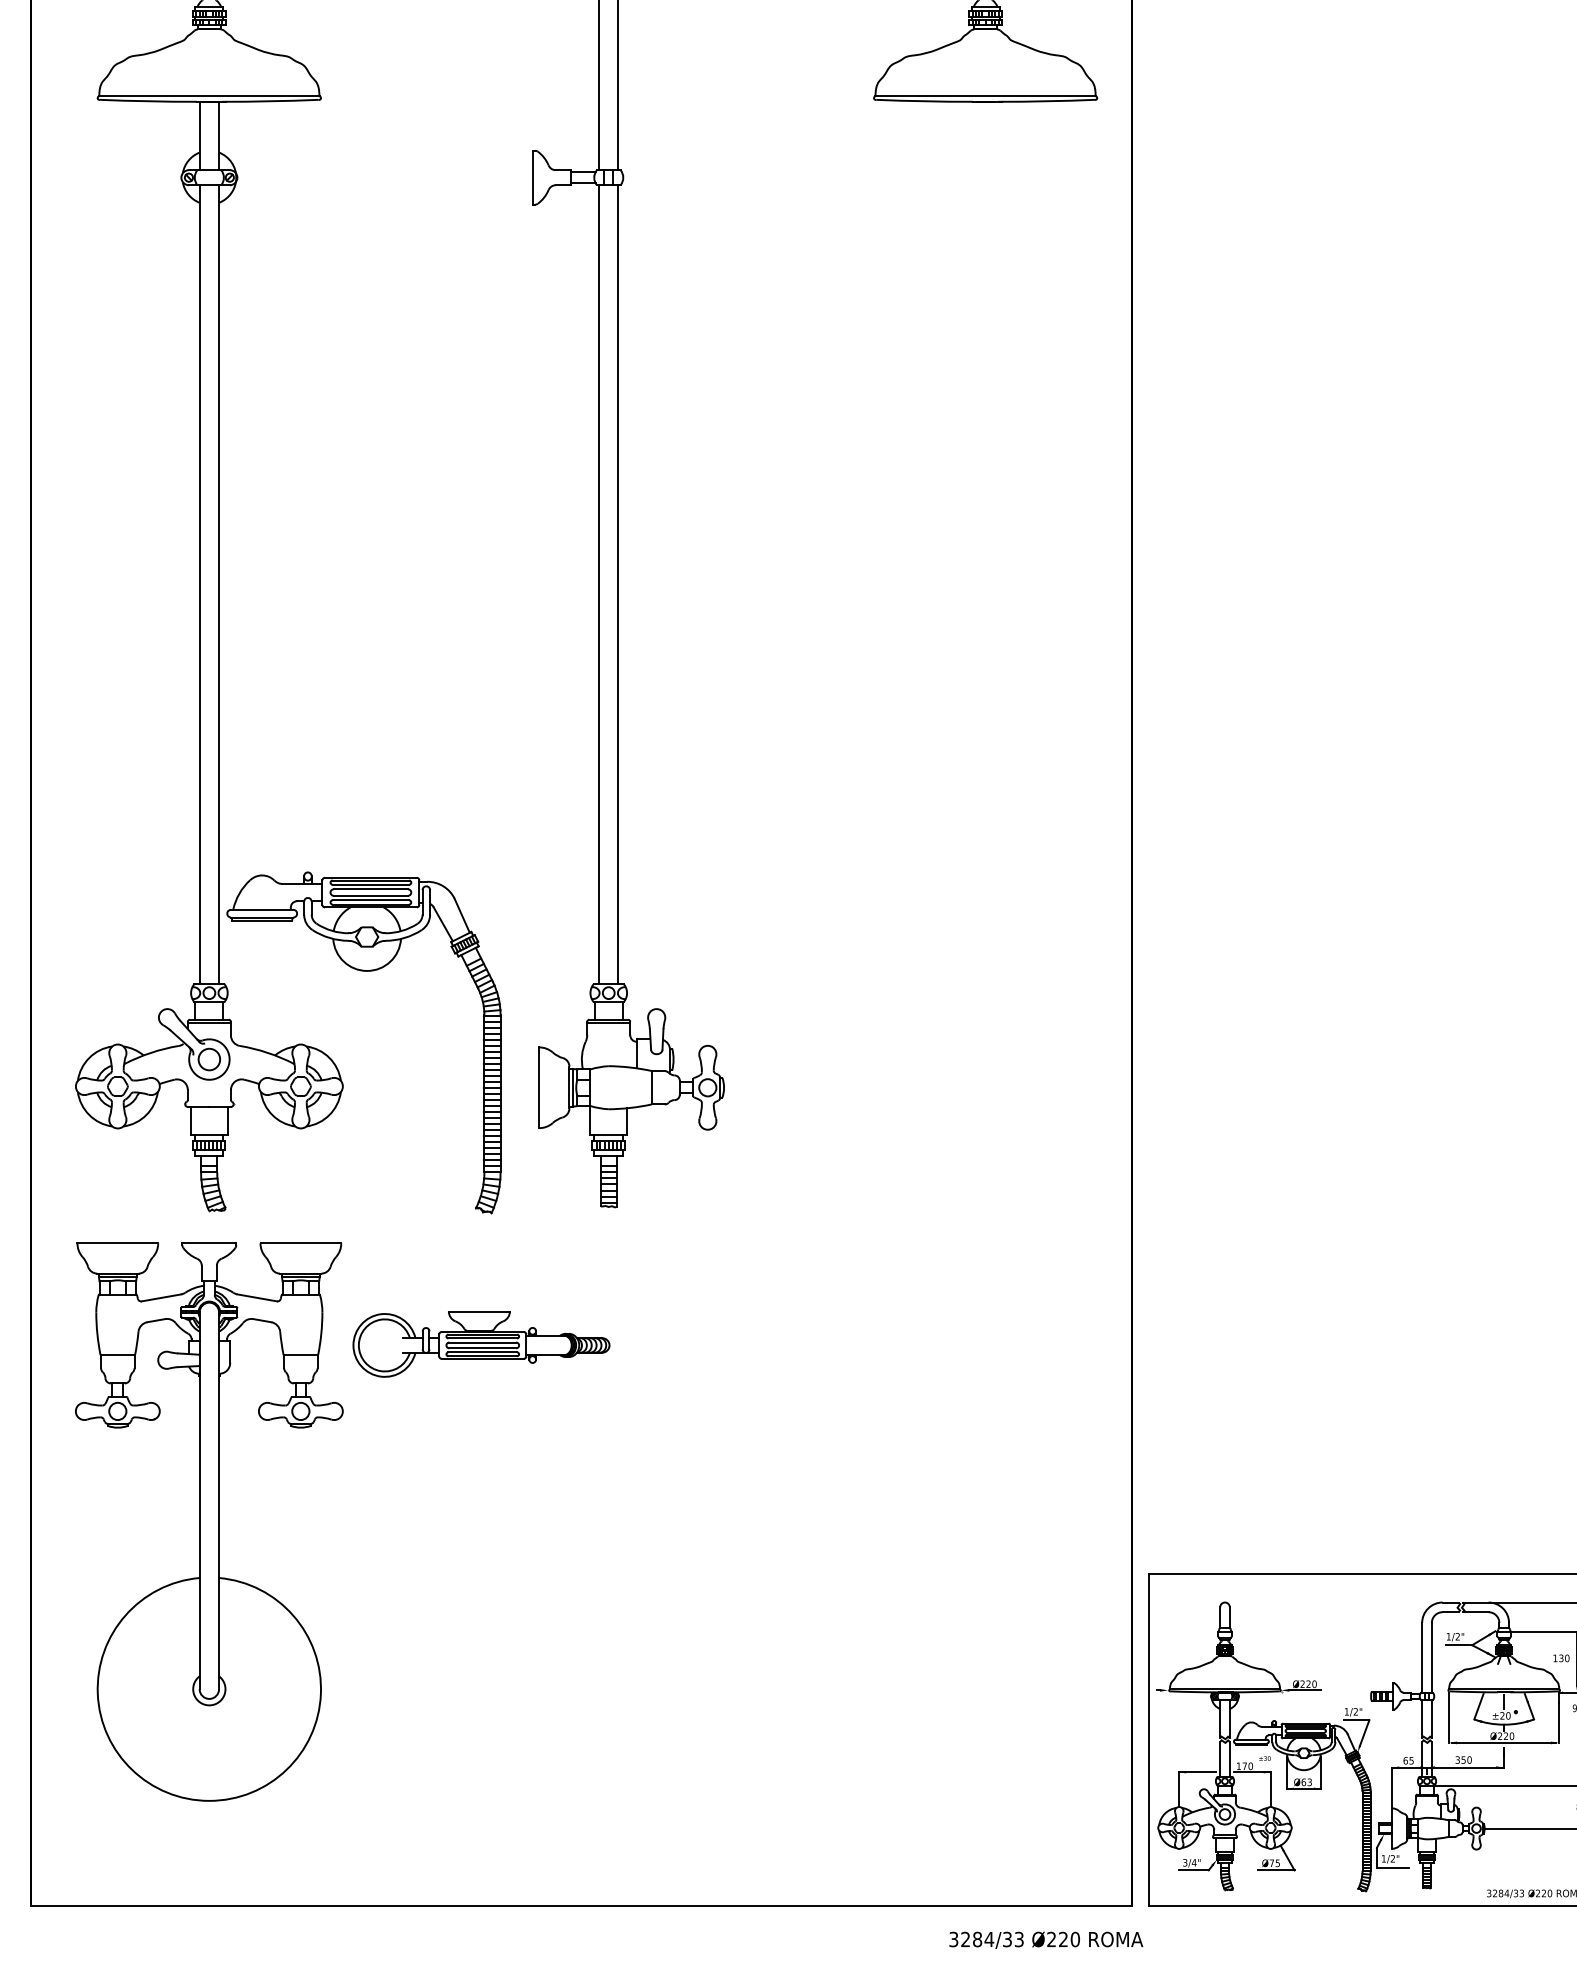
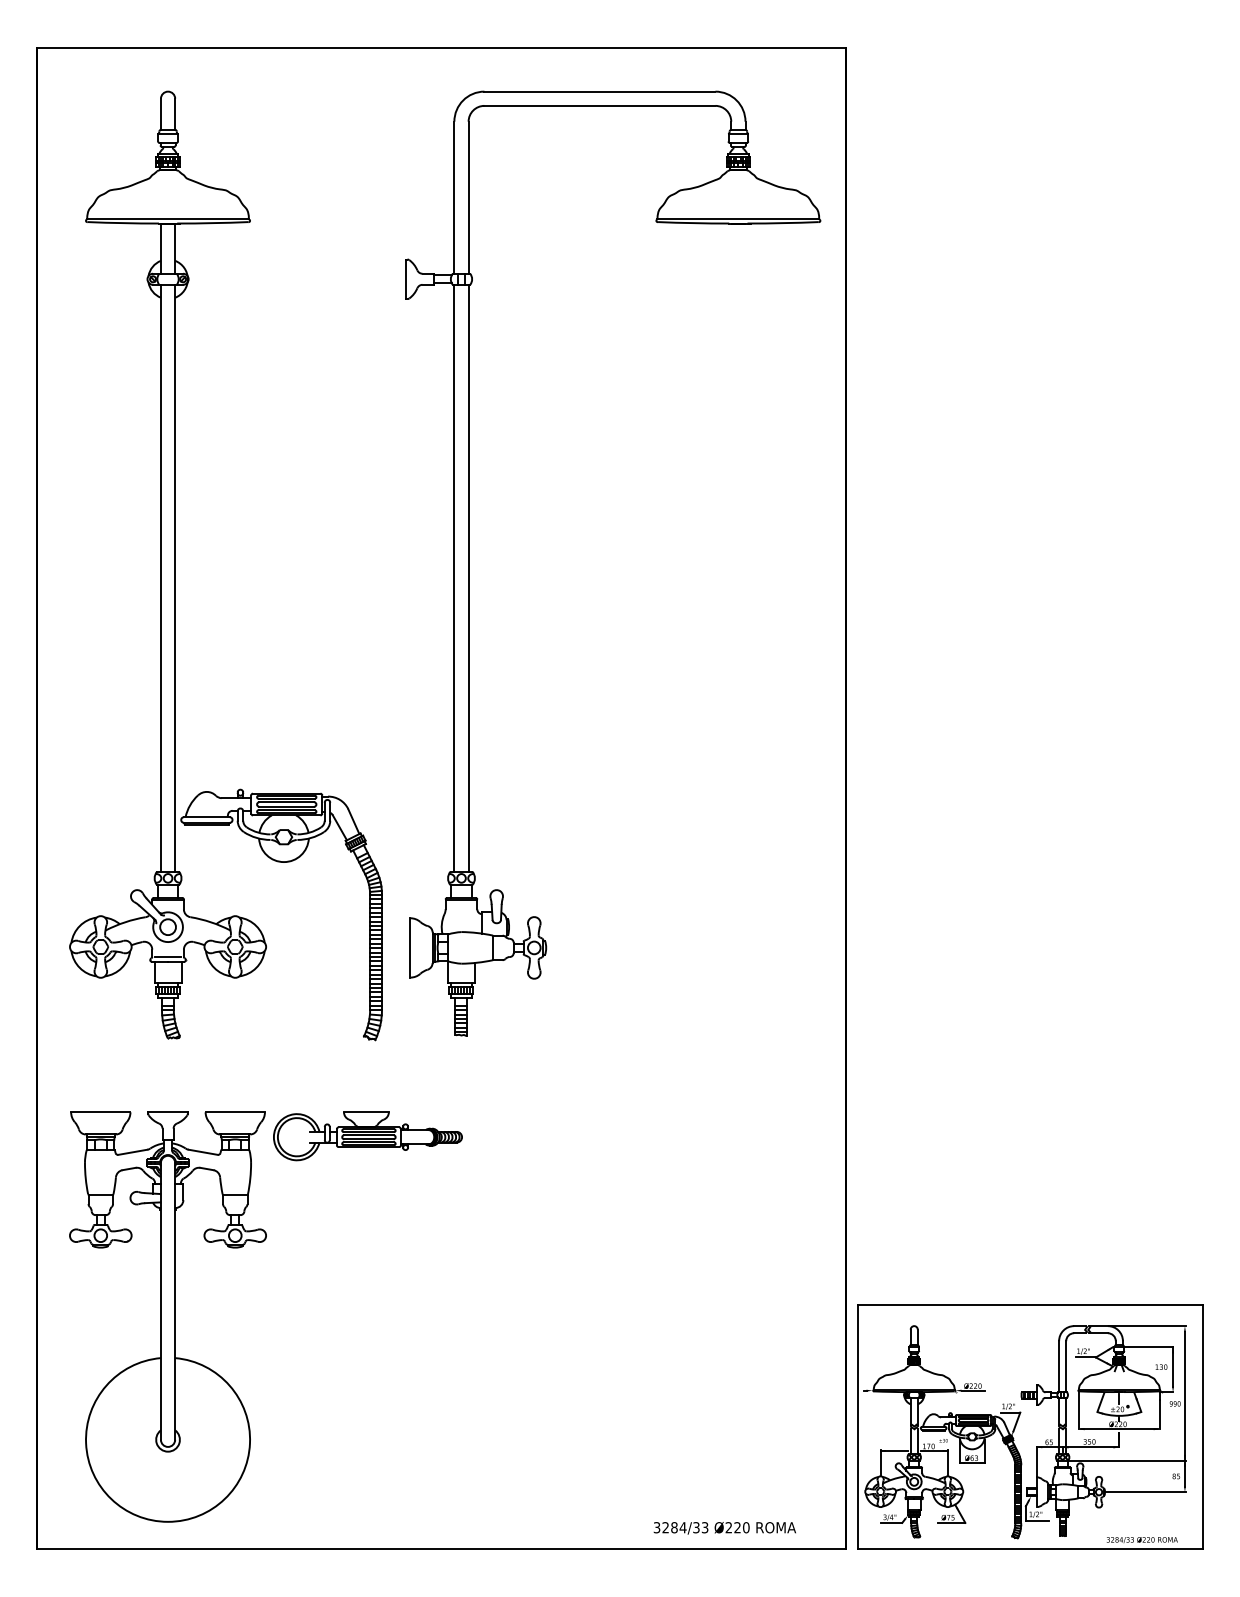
line: (208, 1099) -> (167, 956), added
part: (208, 1521) -> (167, 1316), moved
text: (1045, 1940) -> (724, 1528), moved

